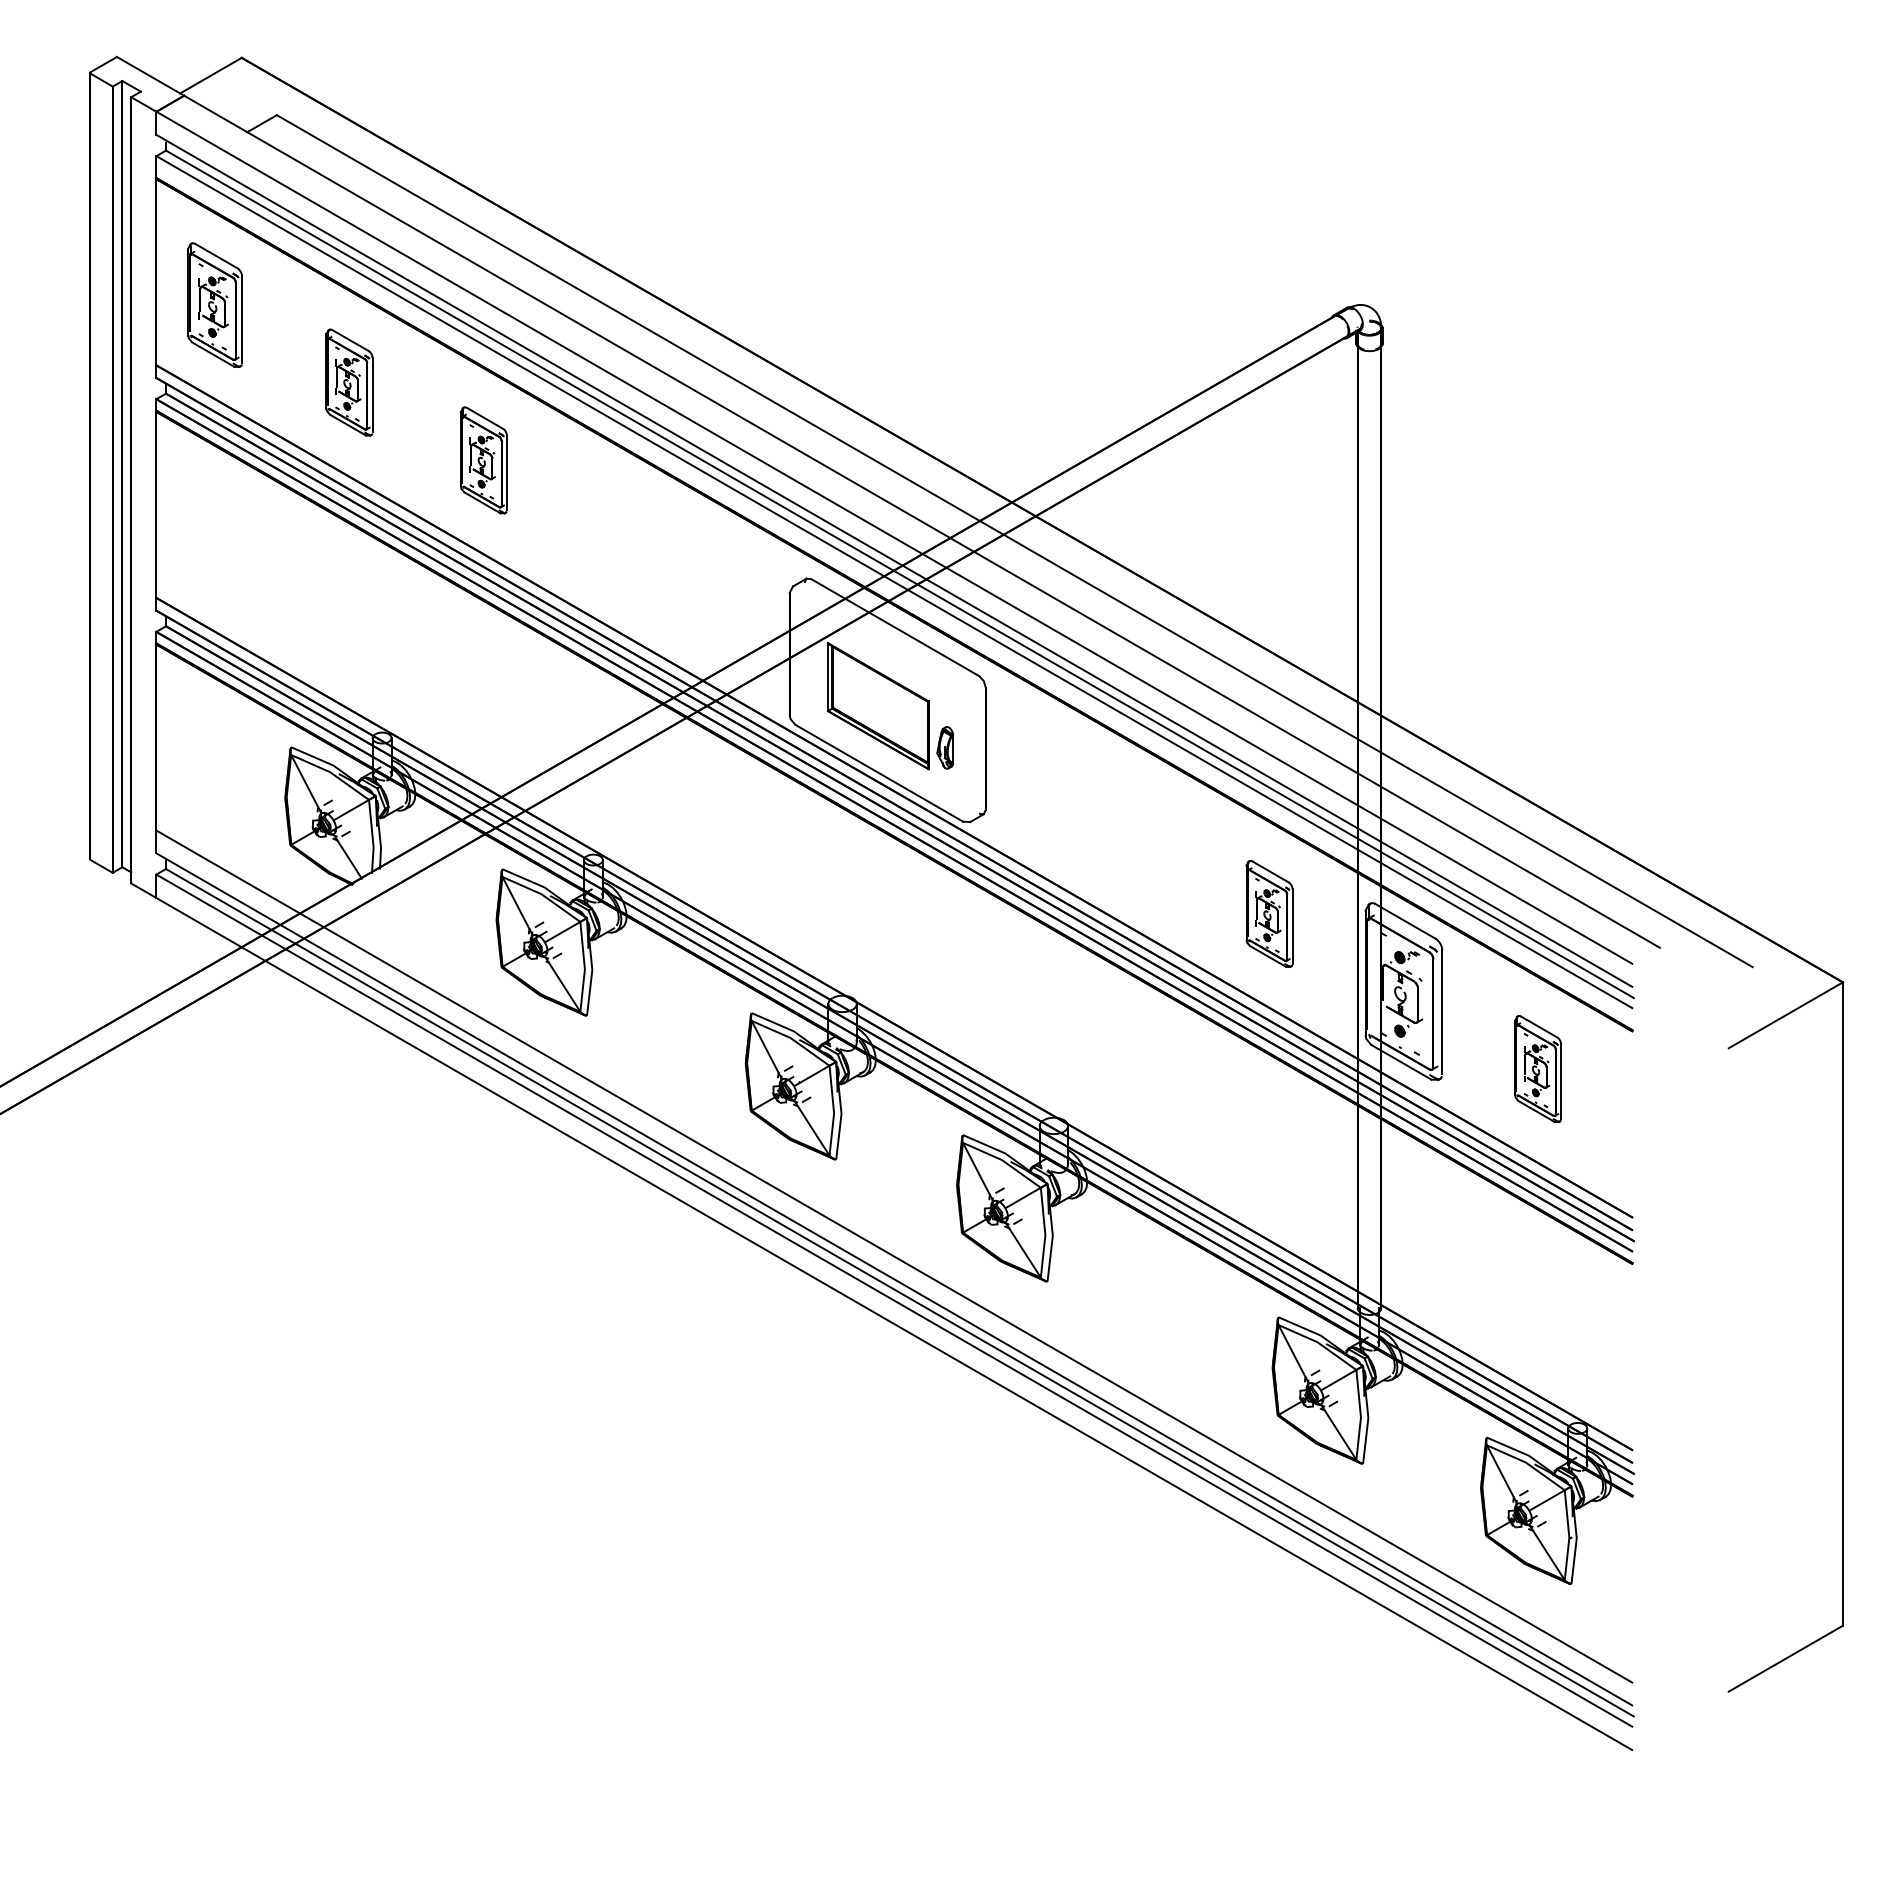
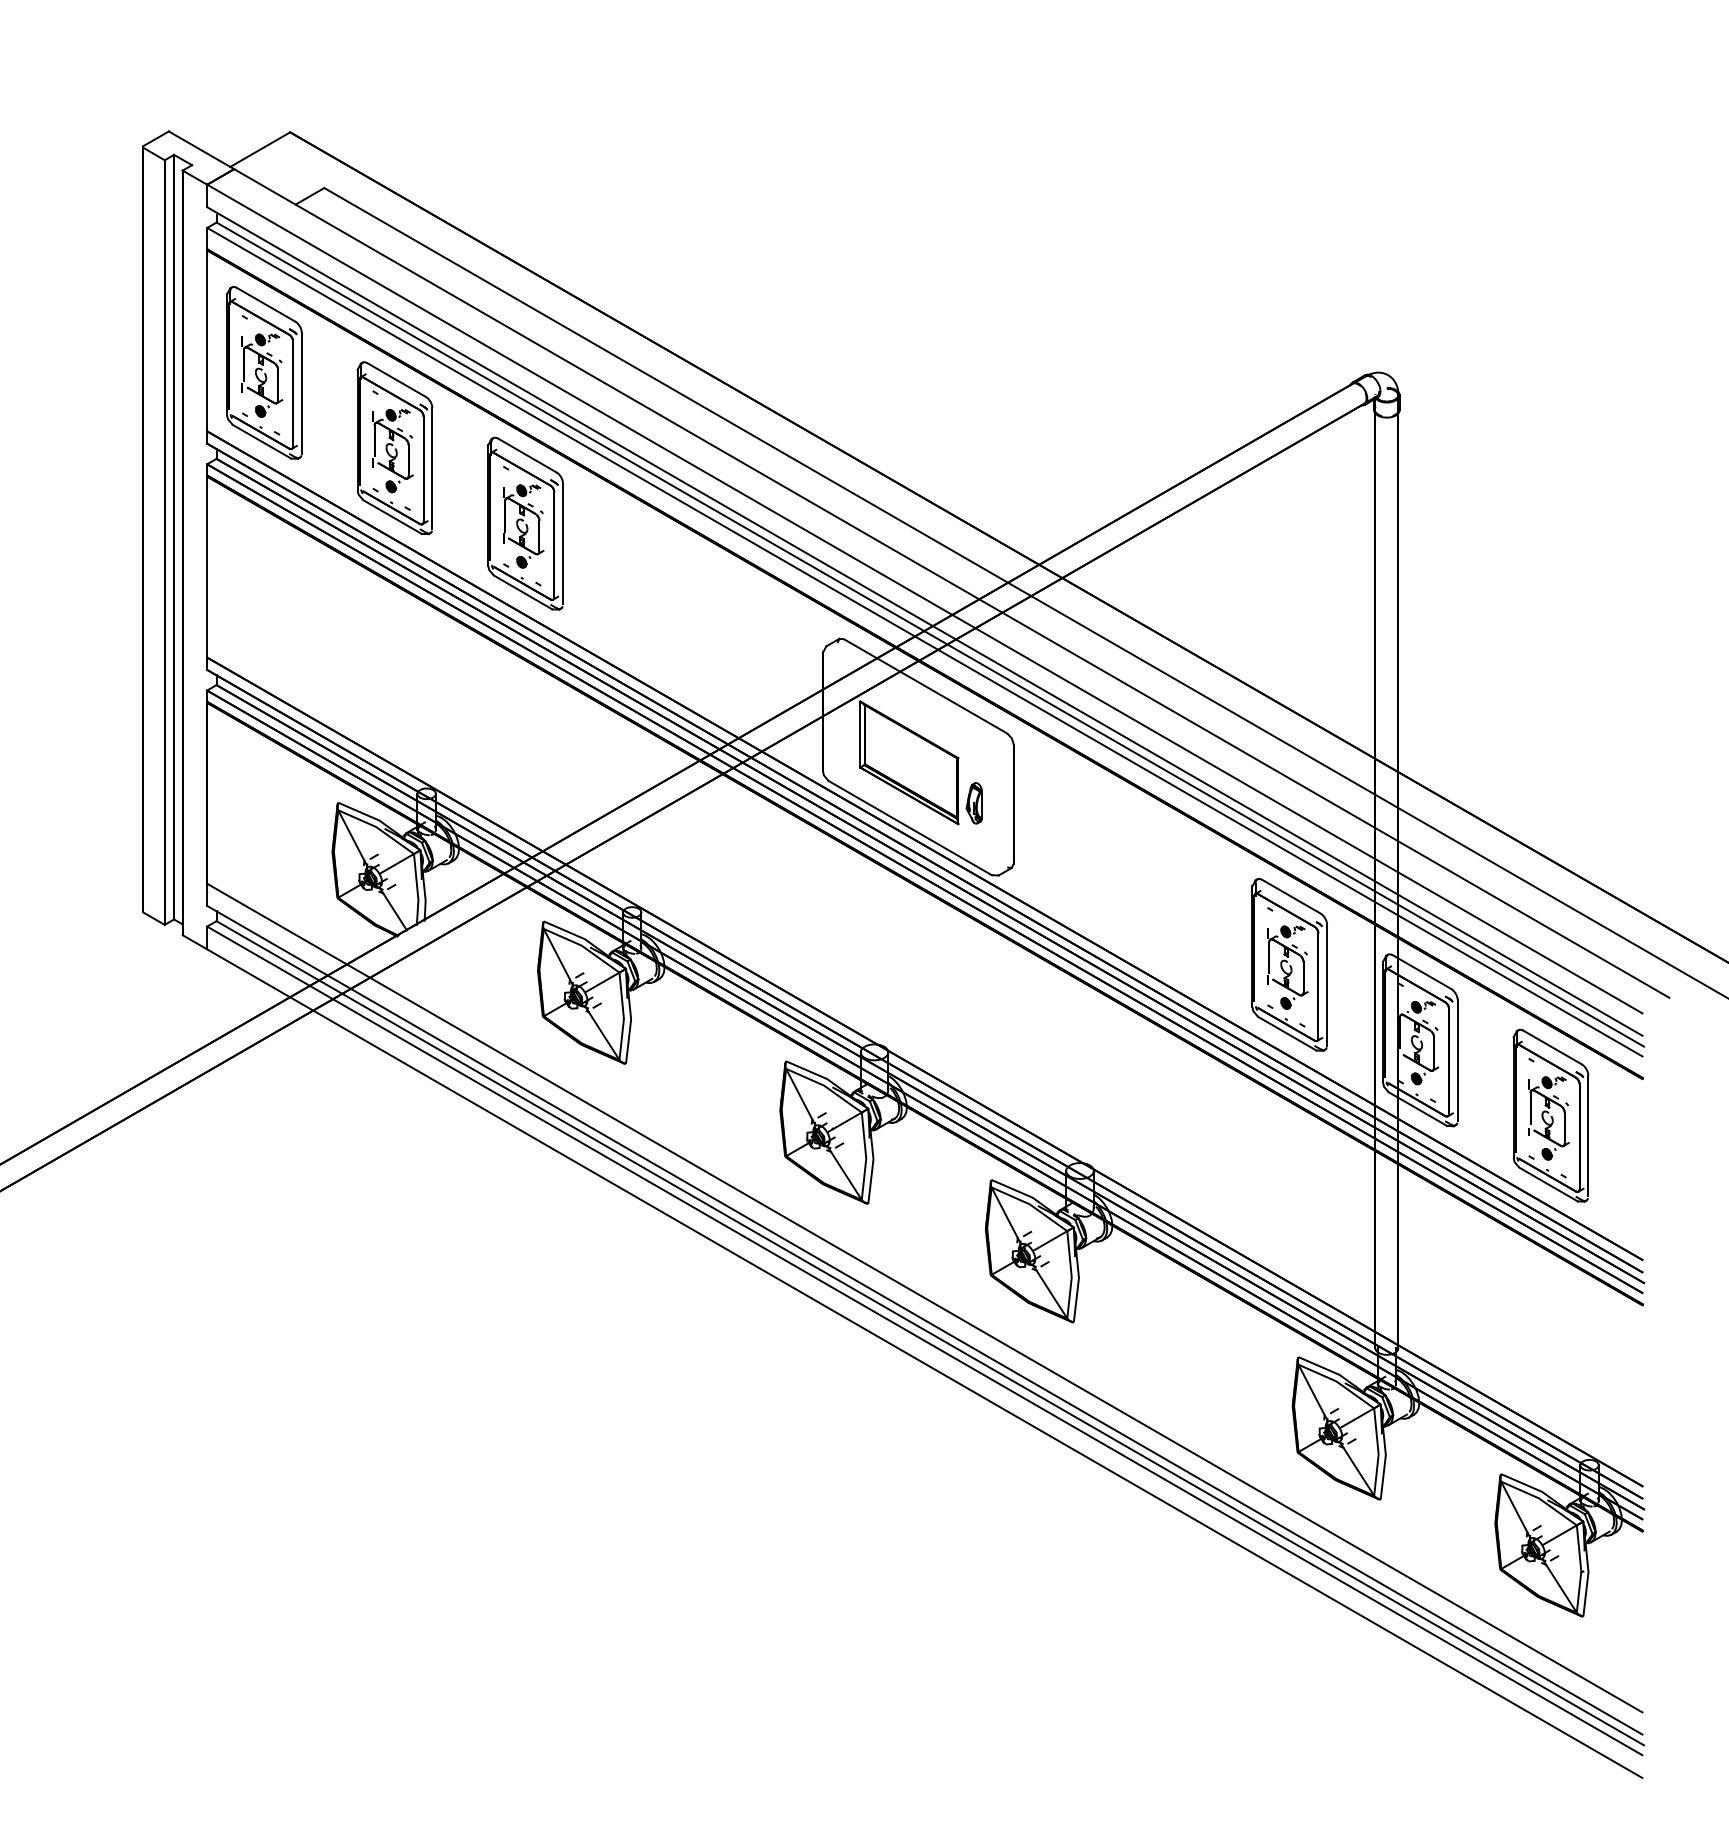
part: (214, 304) -> (263, 372), size x1.43
part: (349, 382) -> (394, 448), size x1.67
part: (483, 460) -> (525, 523), size x1.67
part: (1269, 913) -> (1289, 964), size x1.67
part: (1537, 1068) -> (1550, 1115), size x1.67

